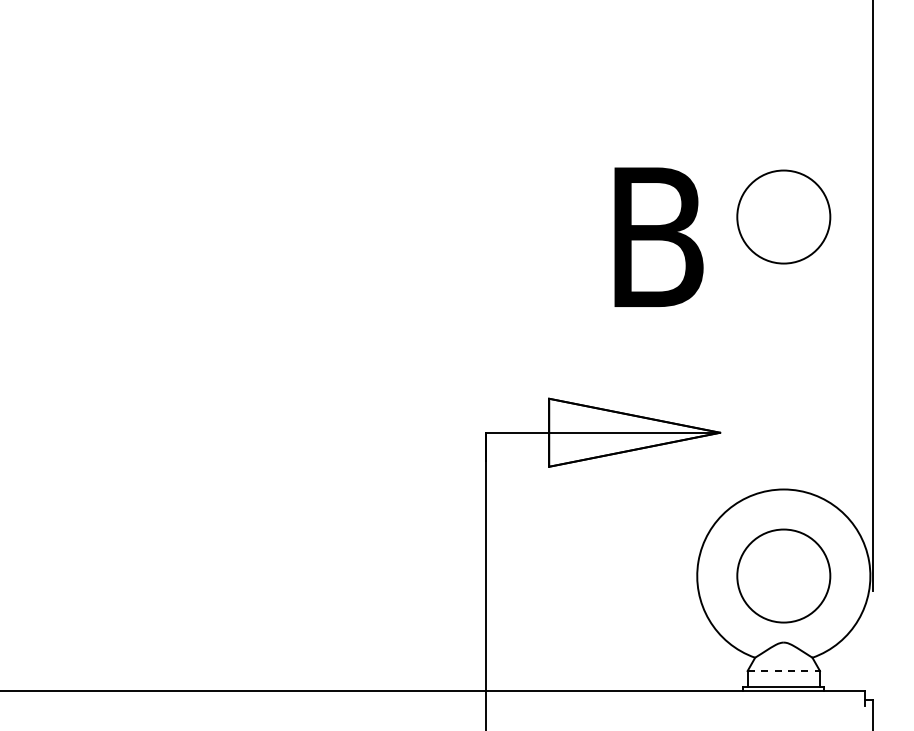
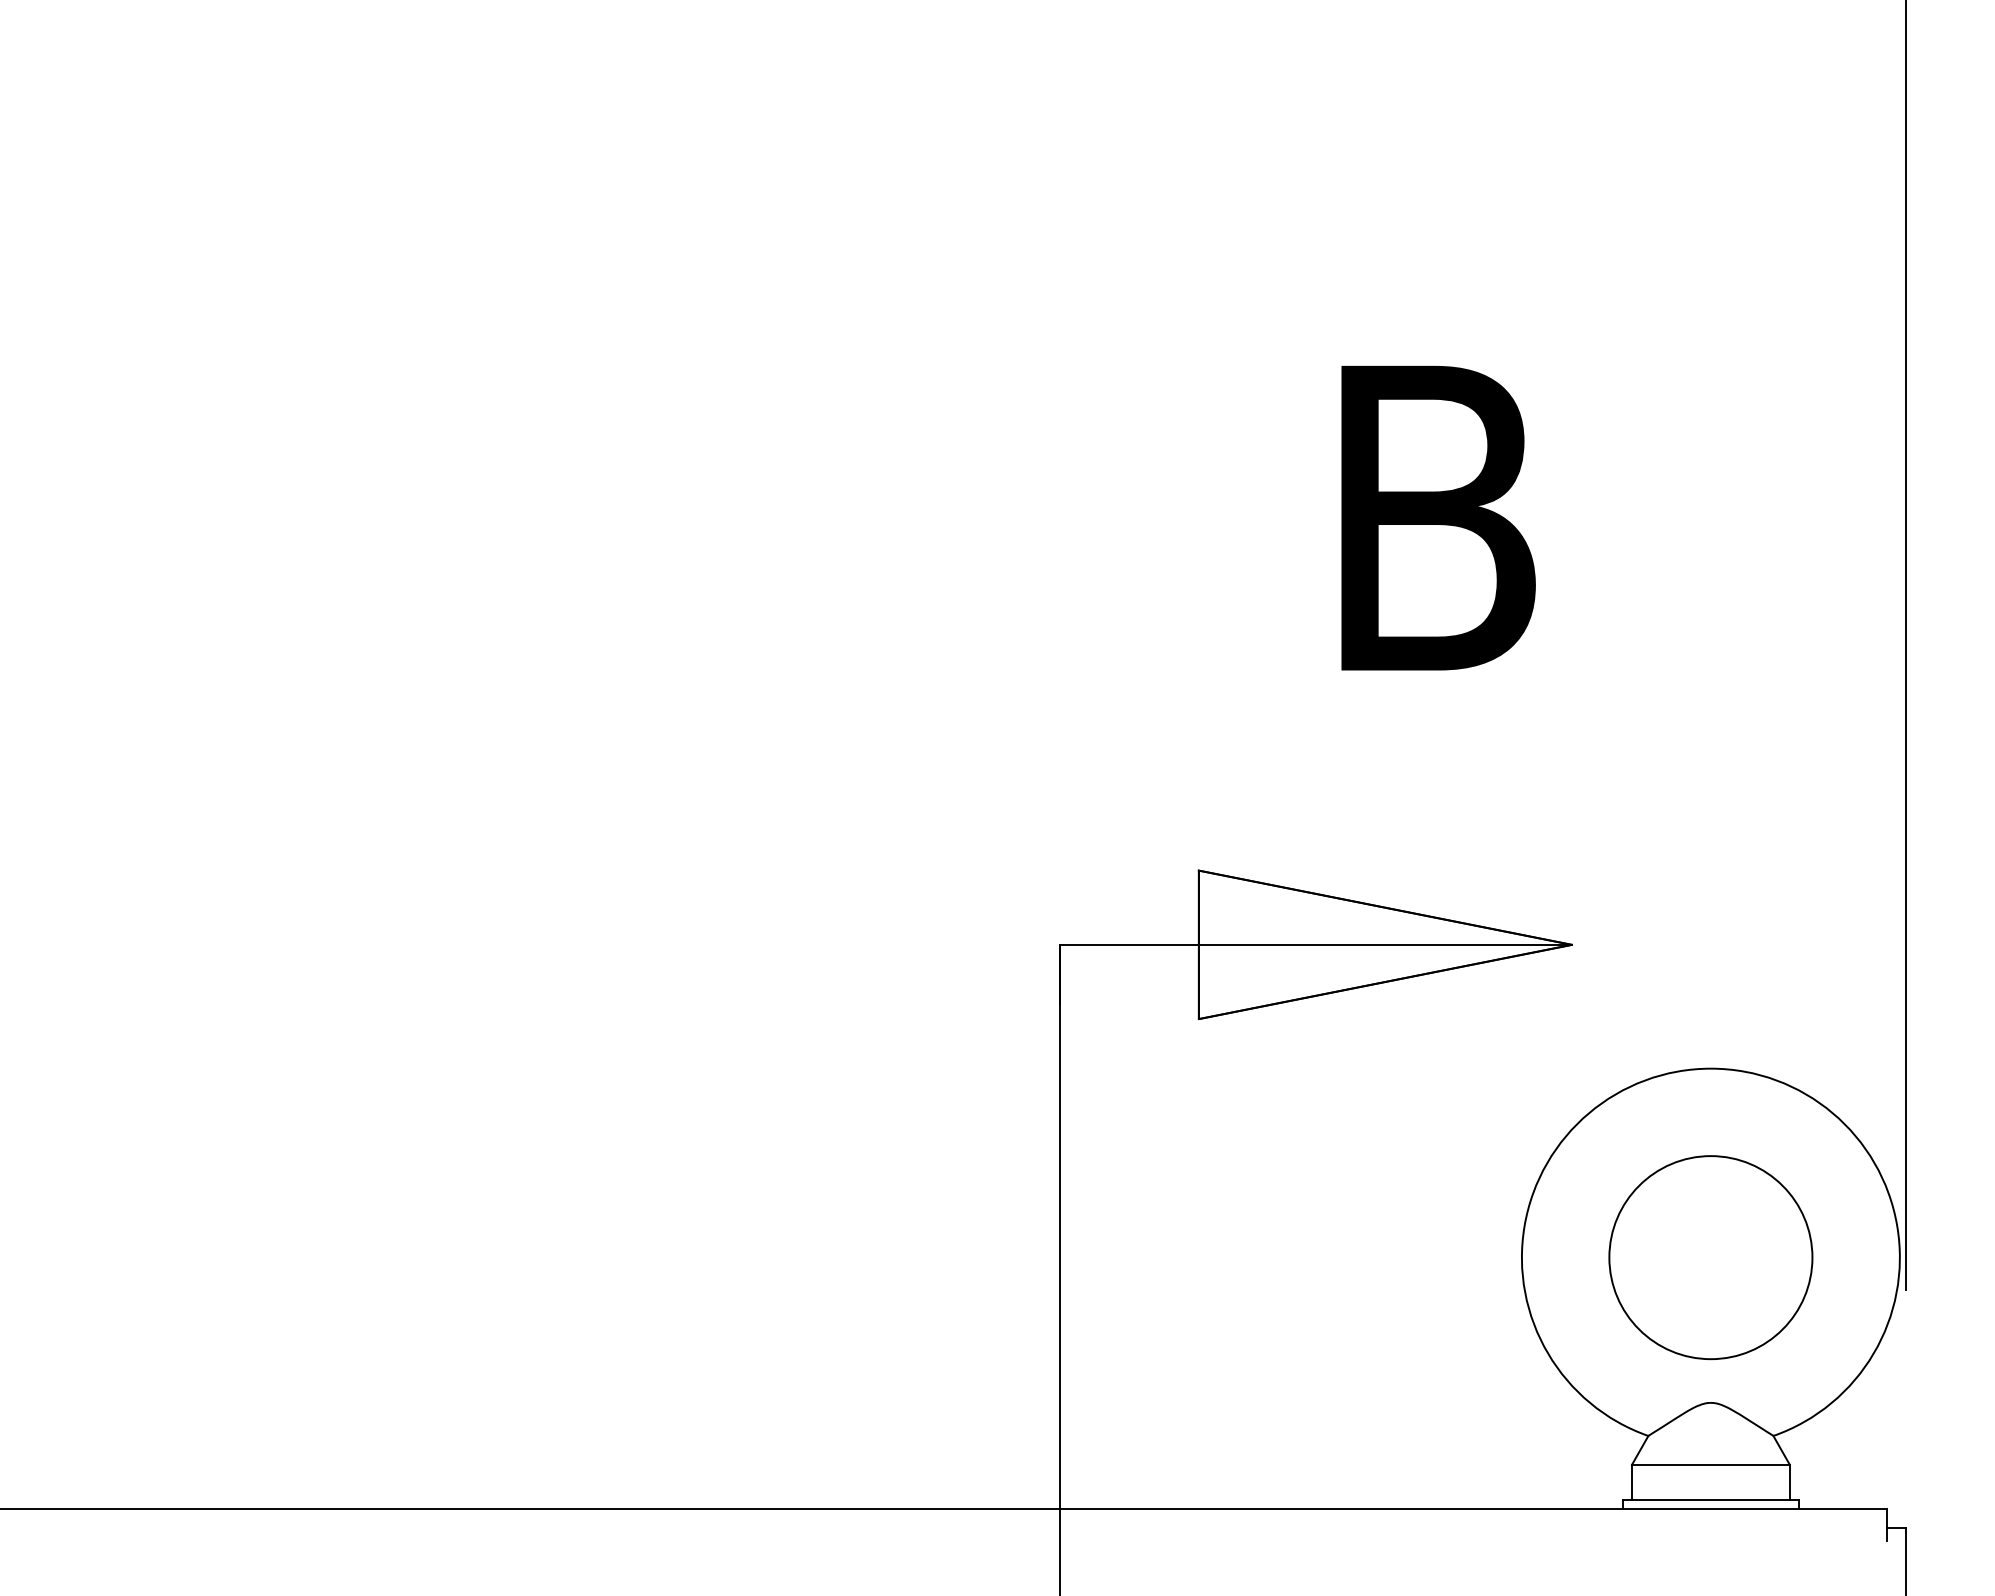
circle: (783, 216) -> (1710, 472), removed
line: (784, 671) -> (1712, 1465), dashed -> solid

